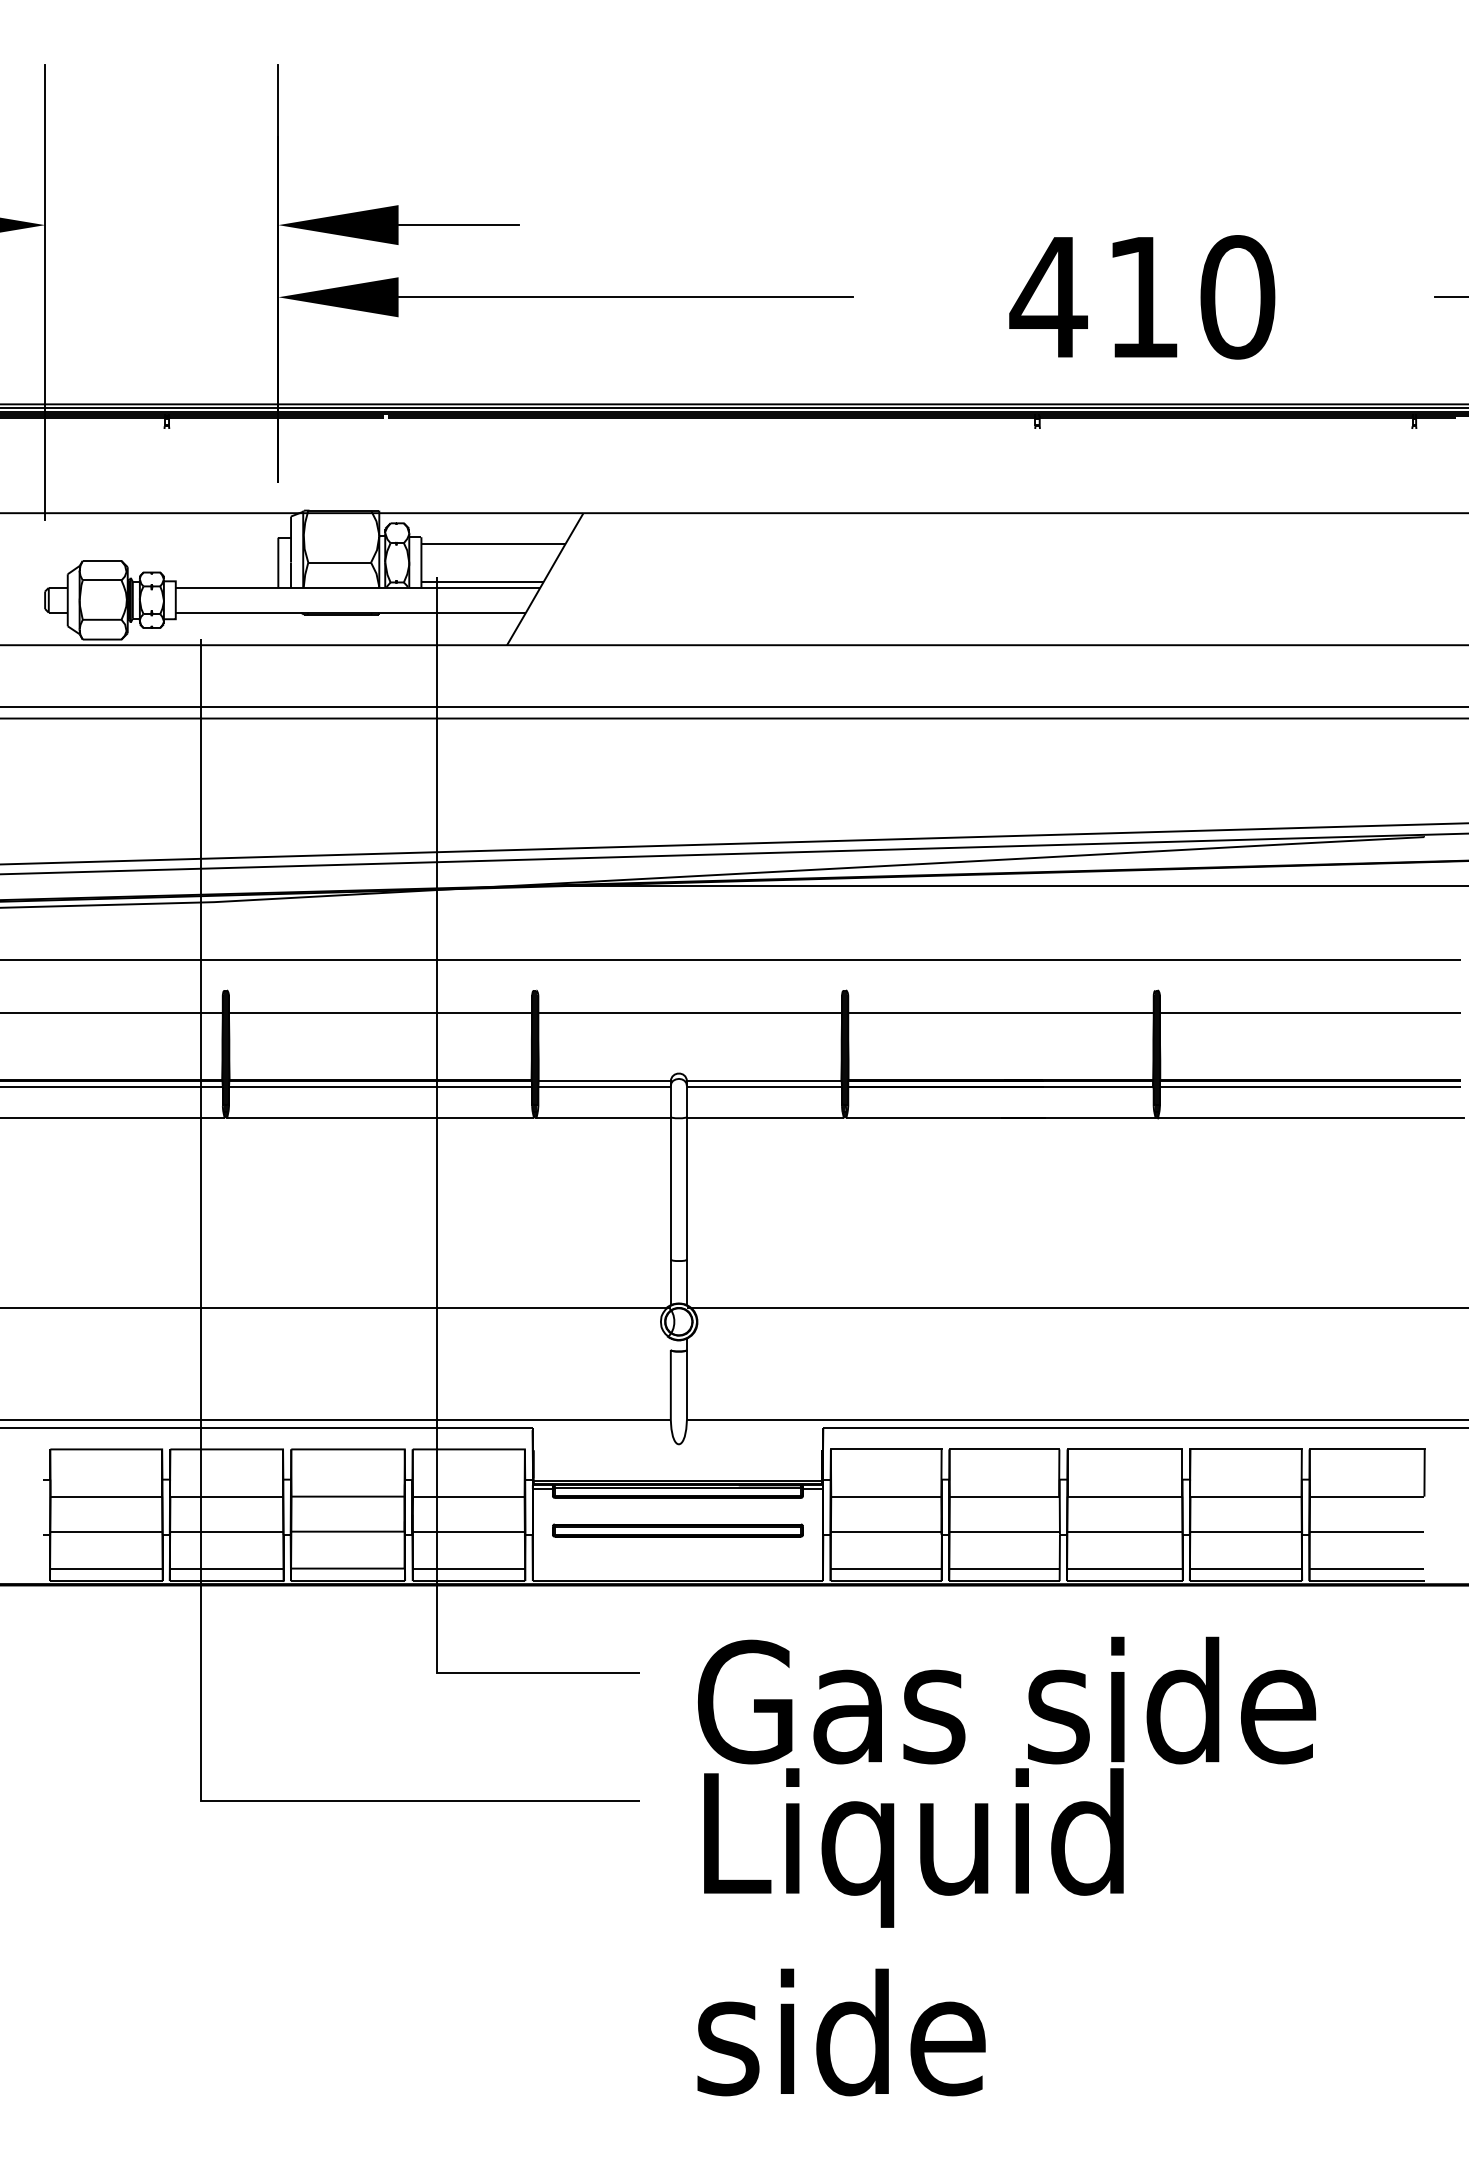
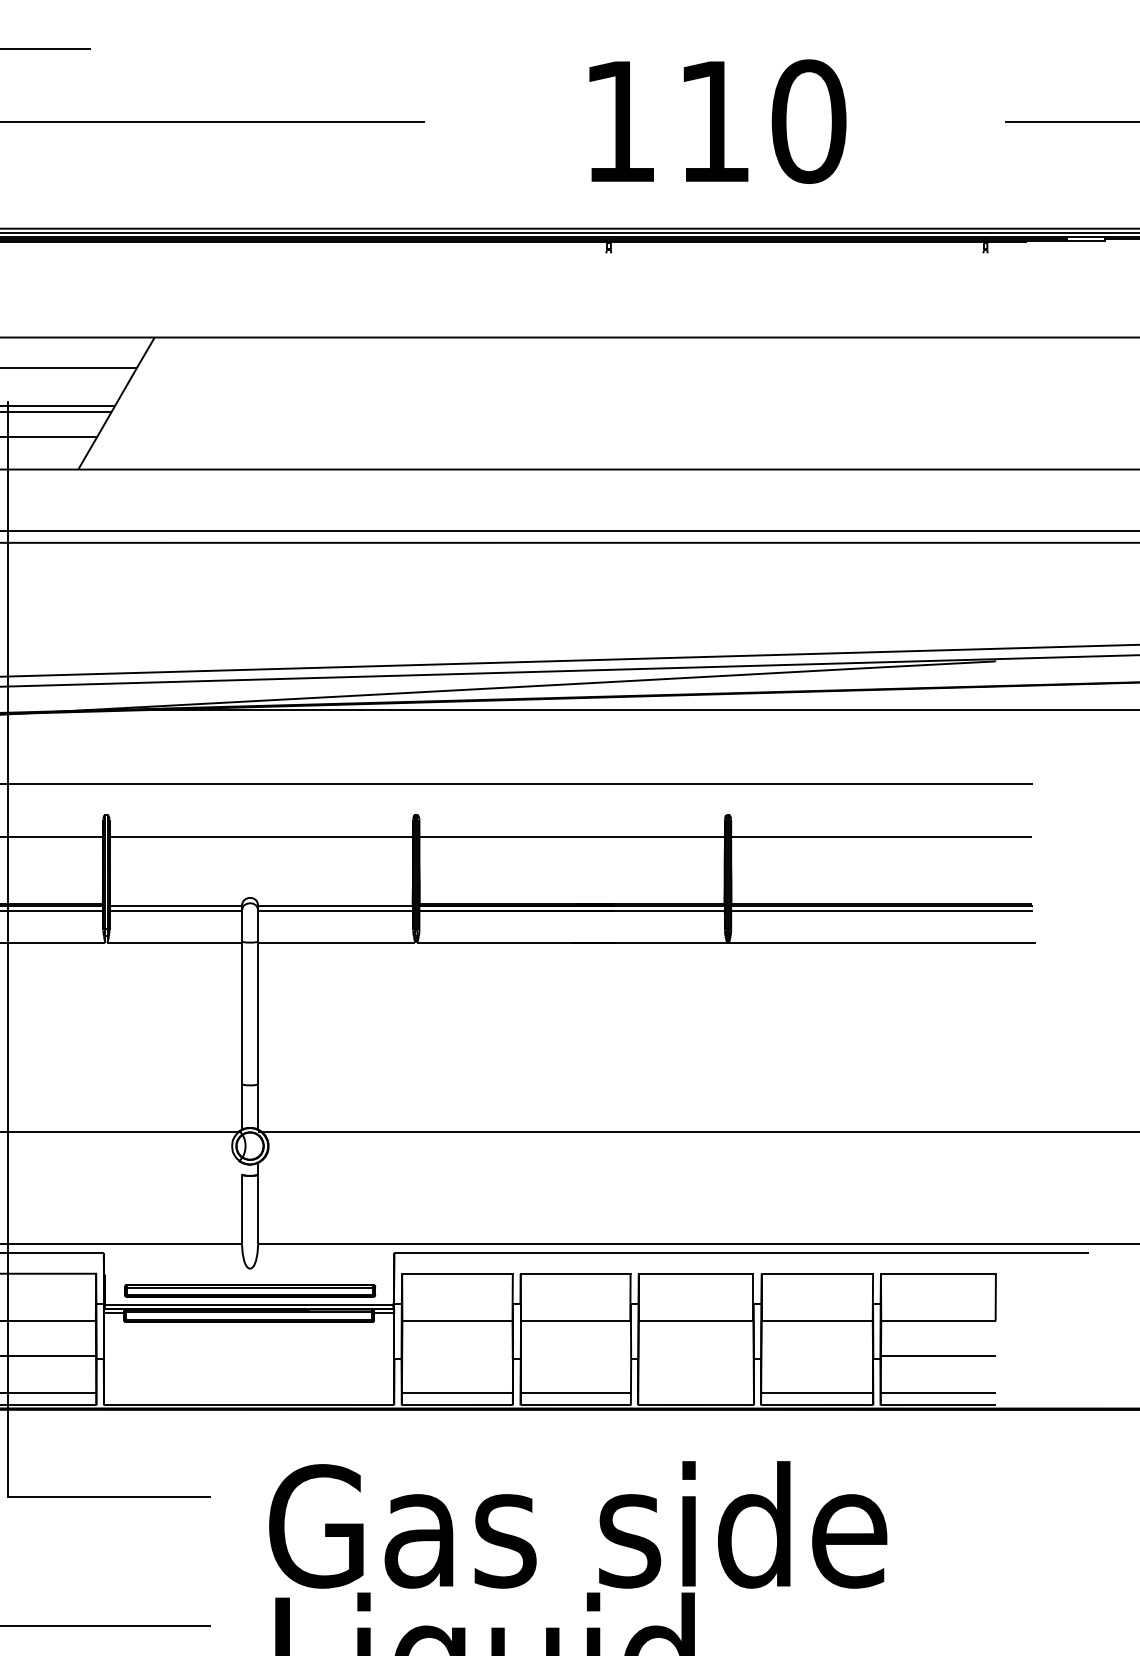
text: (1048, 297) -> (619, 121), 410 -> 110
part: (677, 1530) -> (249, 1290), moved
line: (886, 1531) -> (457, 1355), removed
line: (1004, 1531) -> (575, 1355), removed
line: (1124, 1531) -> (695, 1355), removed
line: (1245, 1531) -> (816, 1355), removed
line: (1124, 1568) -> (695, 1392), removed

